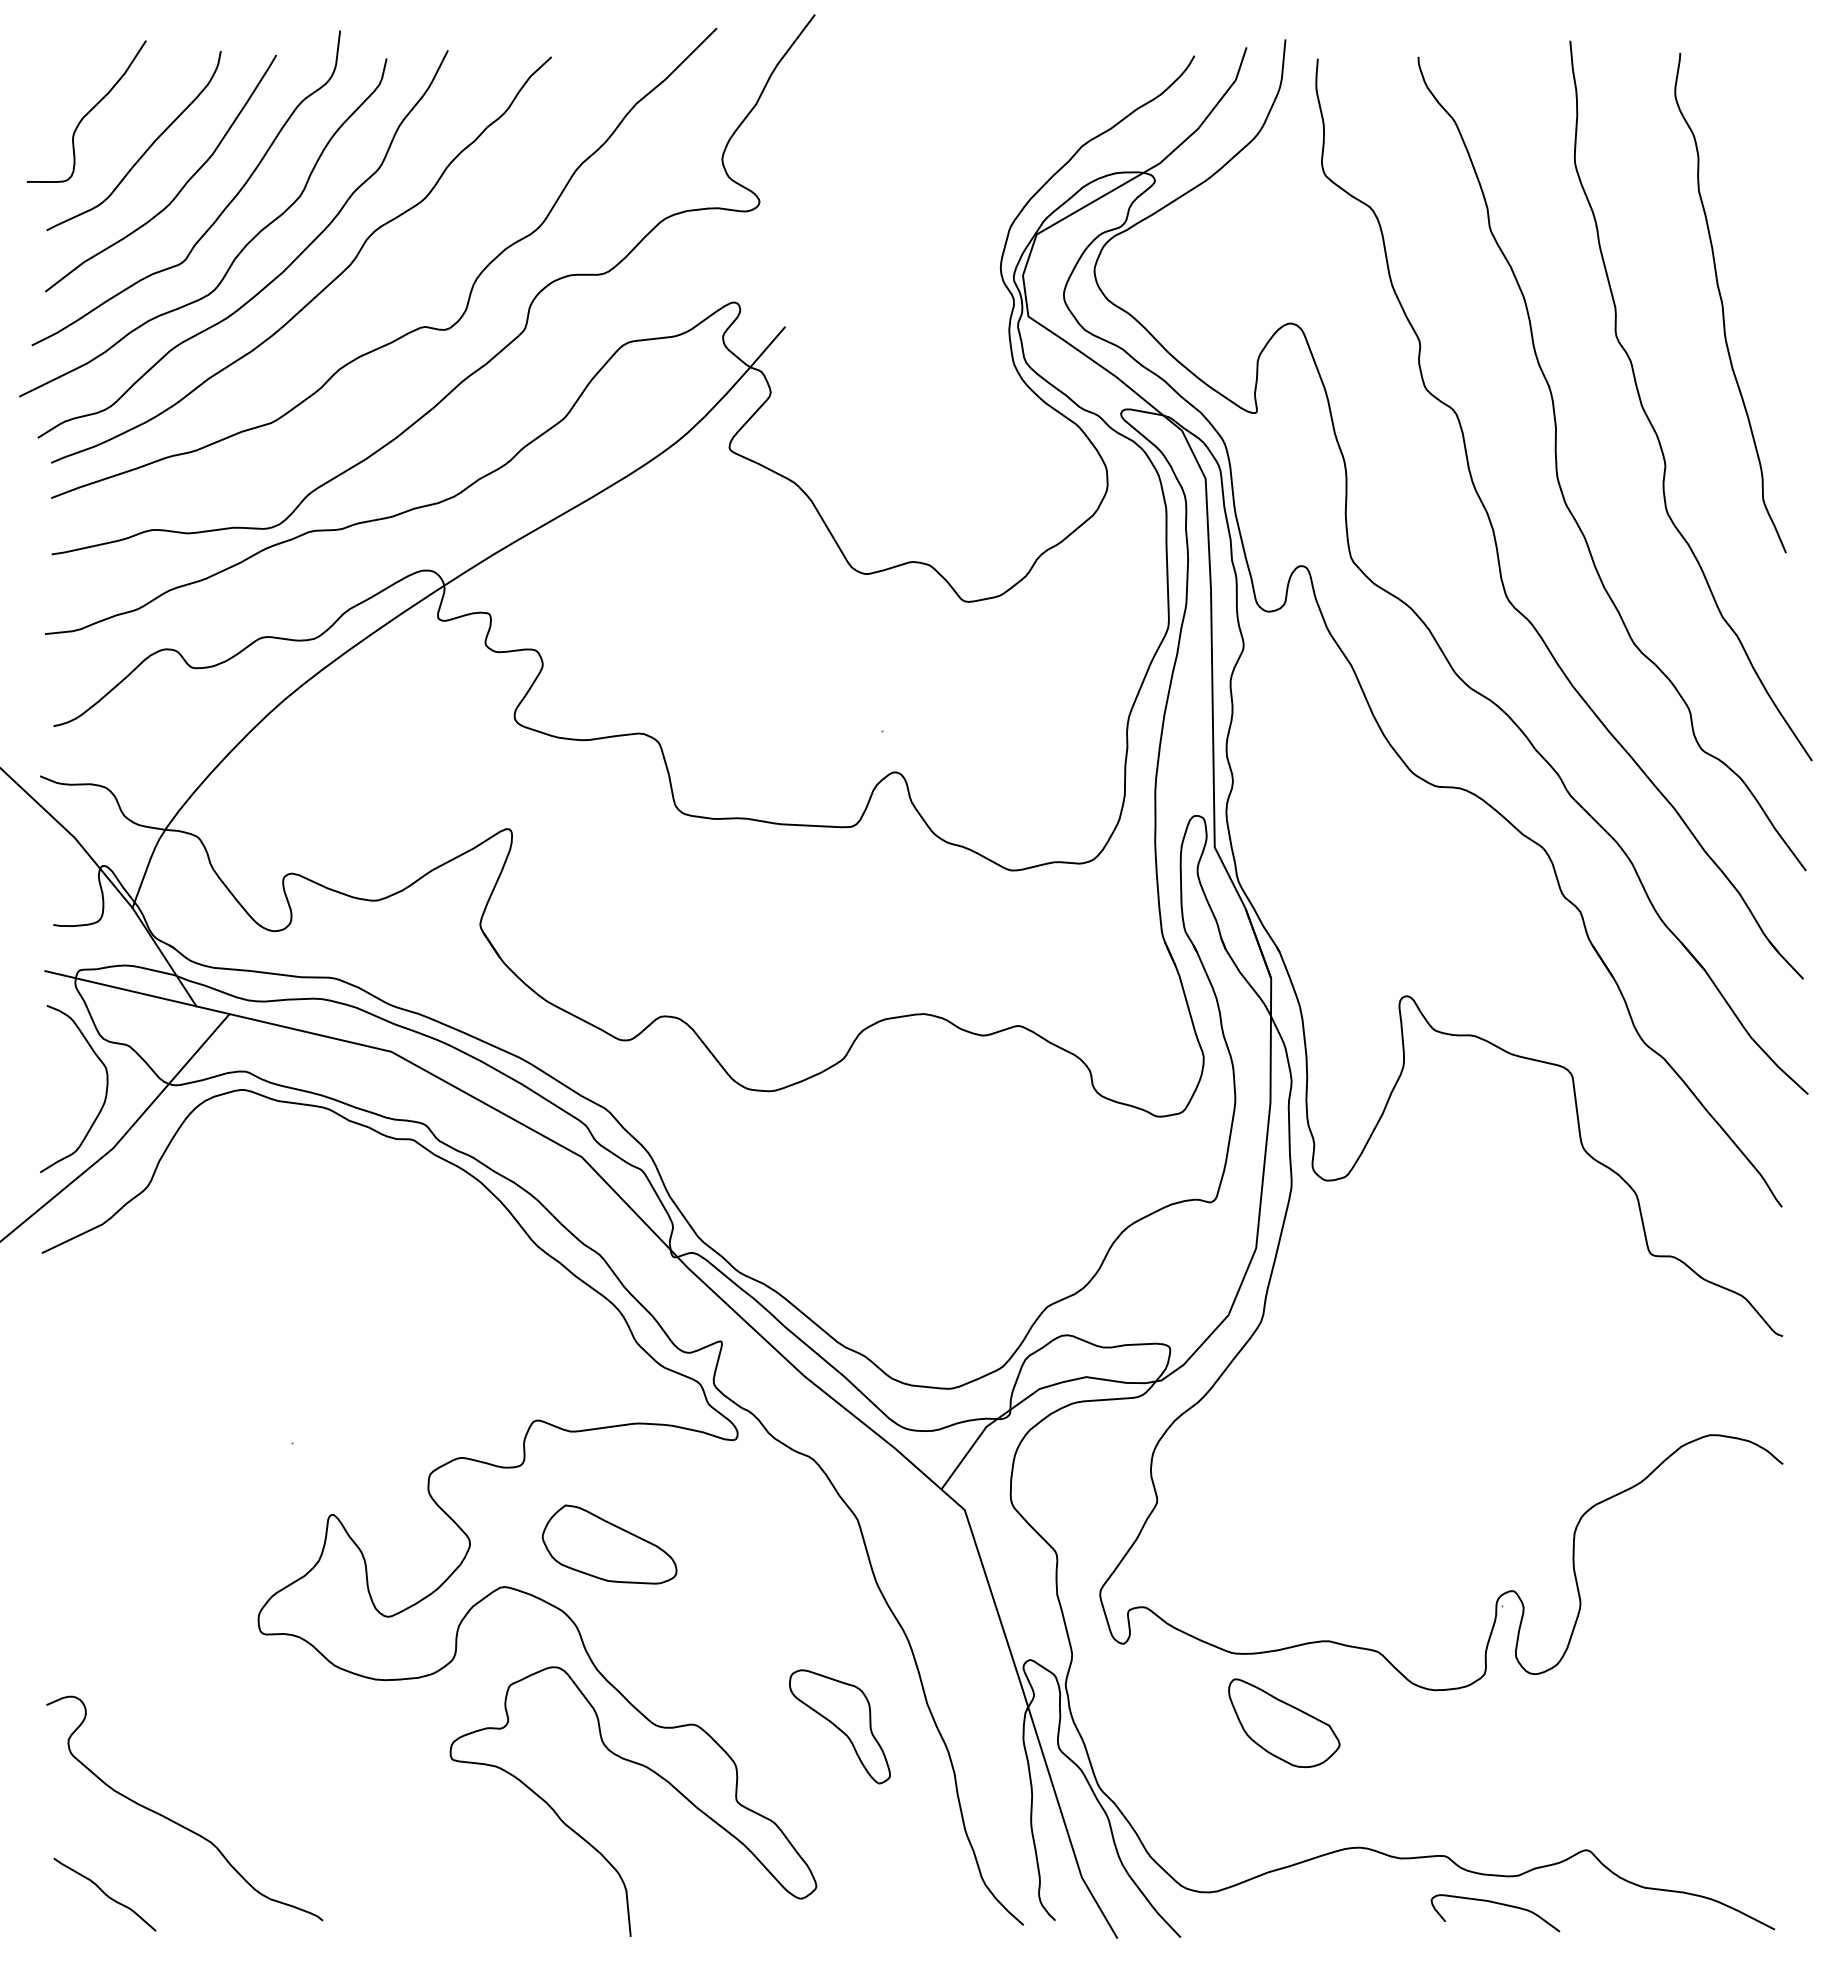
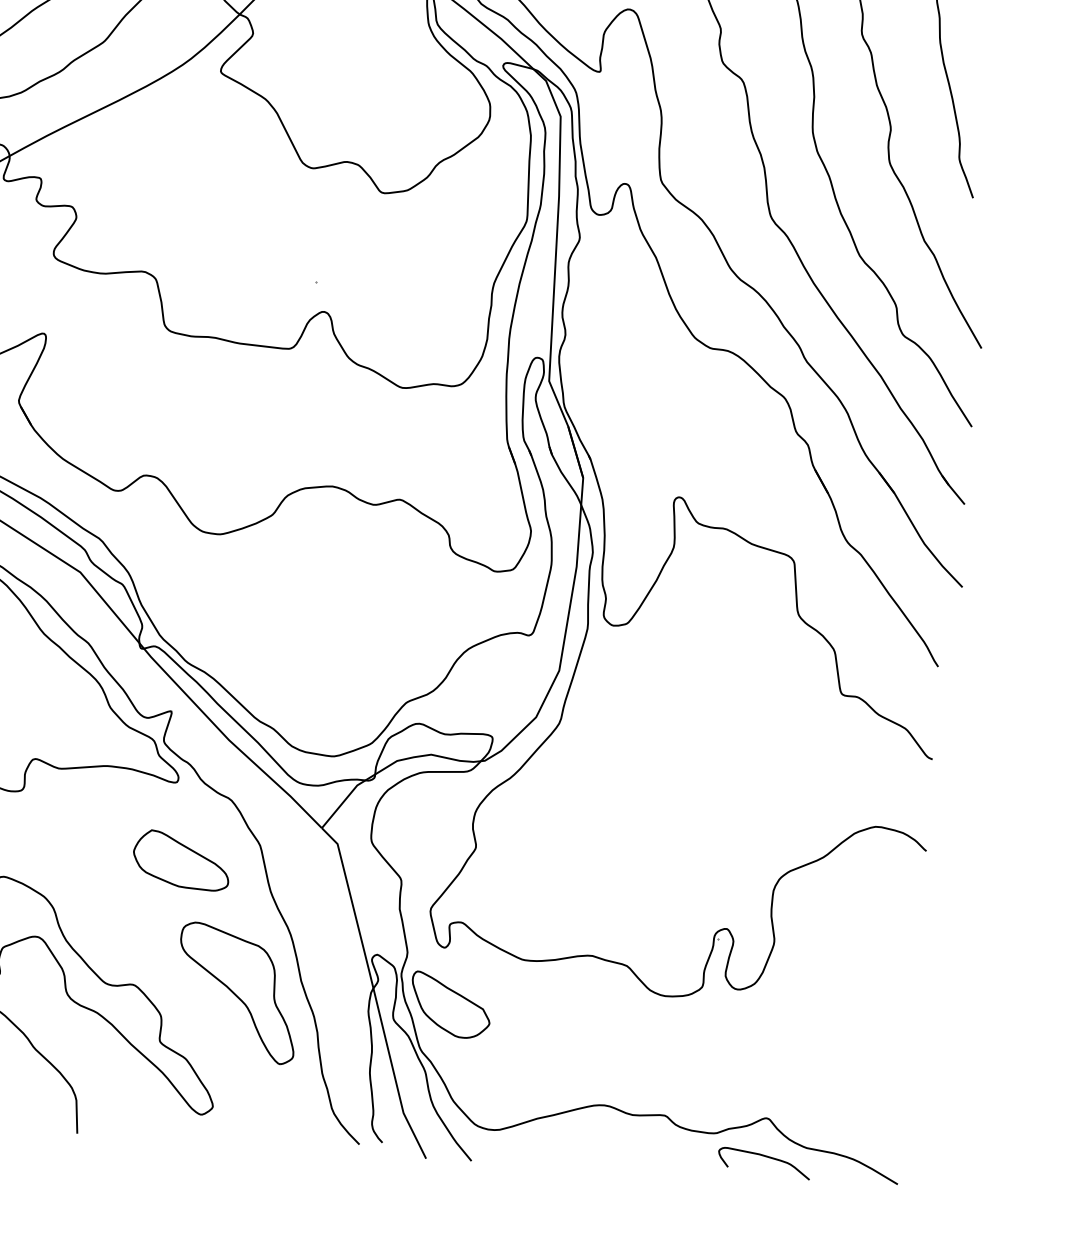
part: (609, 1544) -> (181, 860), moved
part: (1284, 1723) -> (450, 1005), moved
part: (839, 1726) -> (237, 993), size x1.67
curve: (1497, 1904) -> (766, 1157), moved

